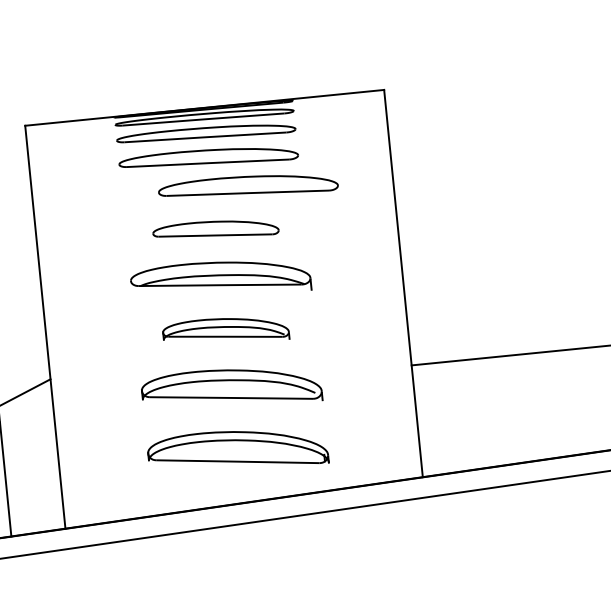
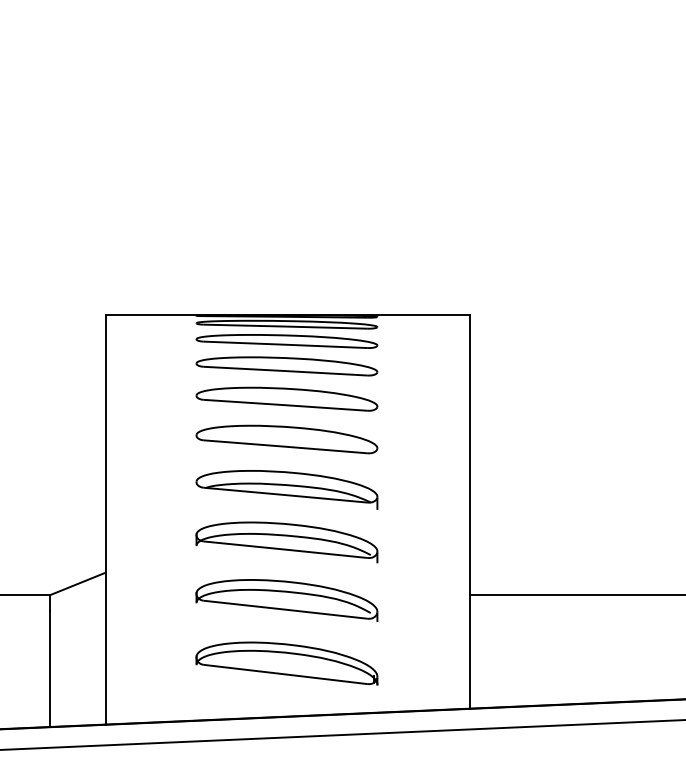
part: (247, 186) -> (286, 398), moved
part: (215, 230) -> (286, 439), size x1.43
part: (225, 331) -> (286, 542), size x1.43

